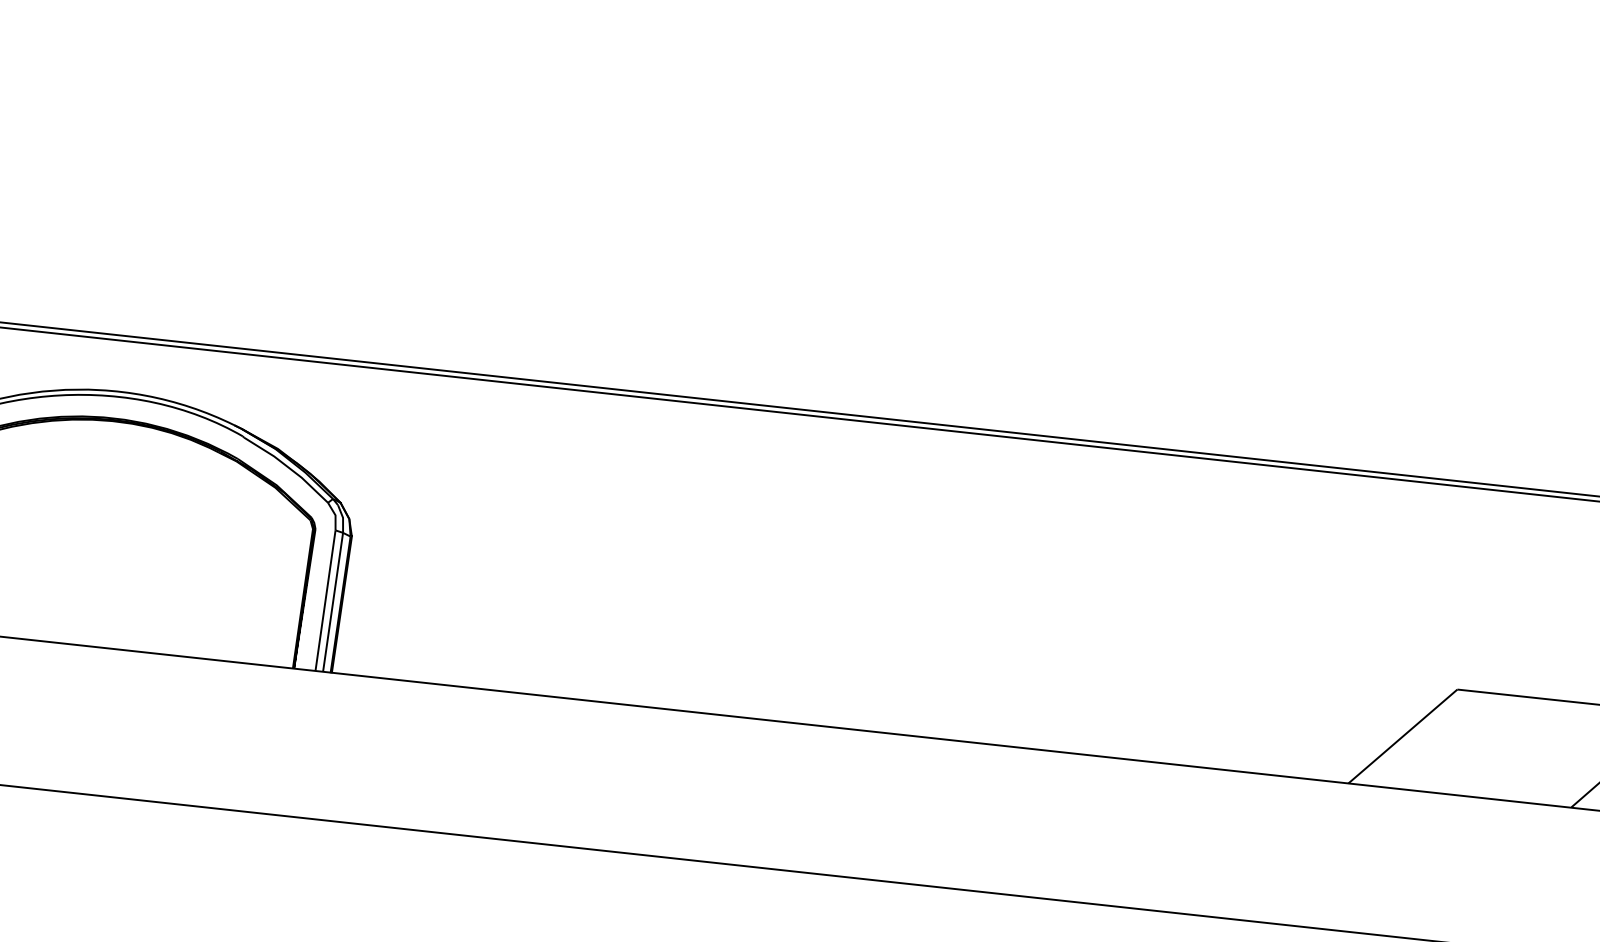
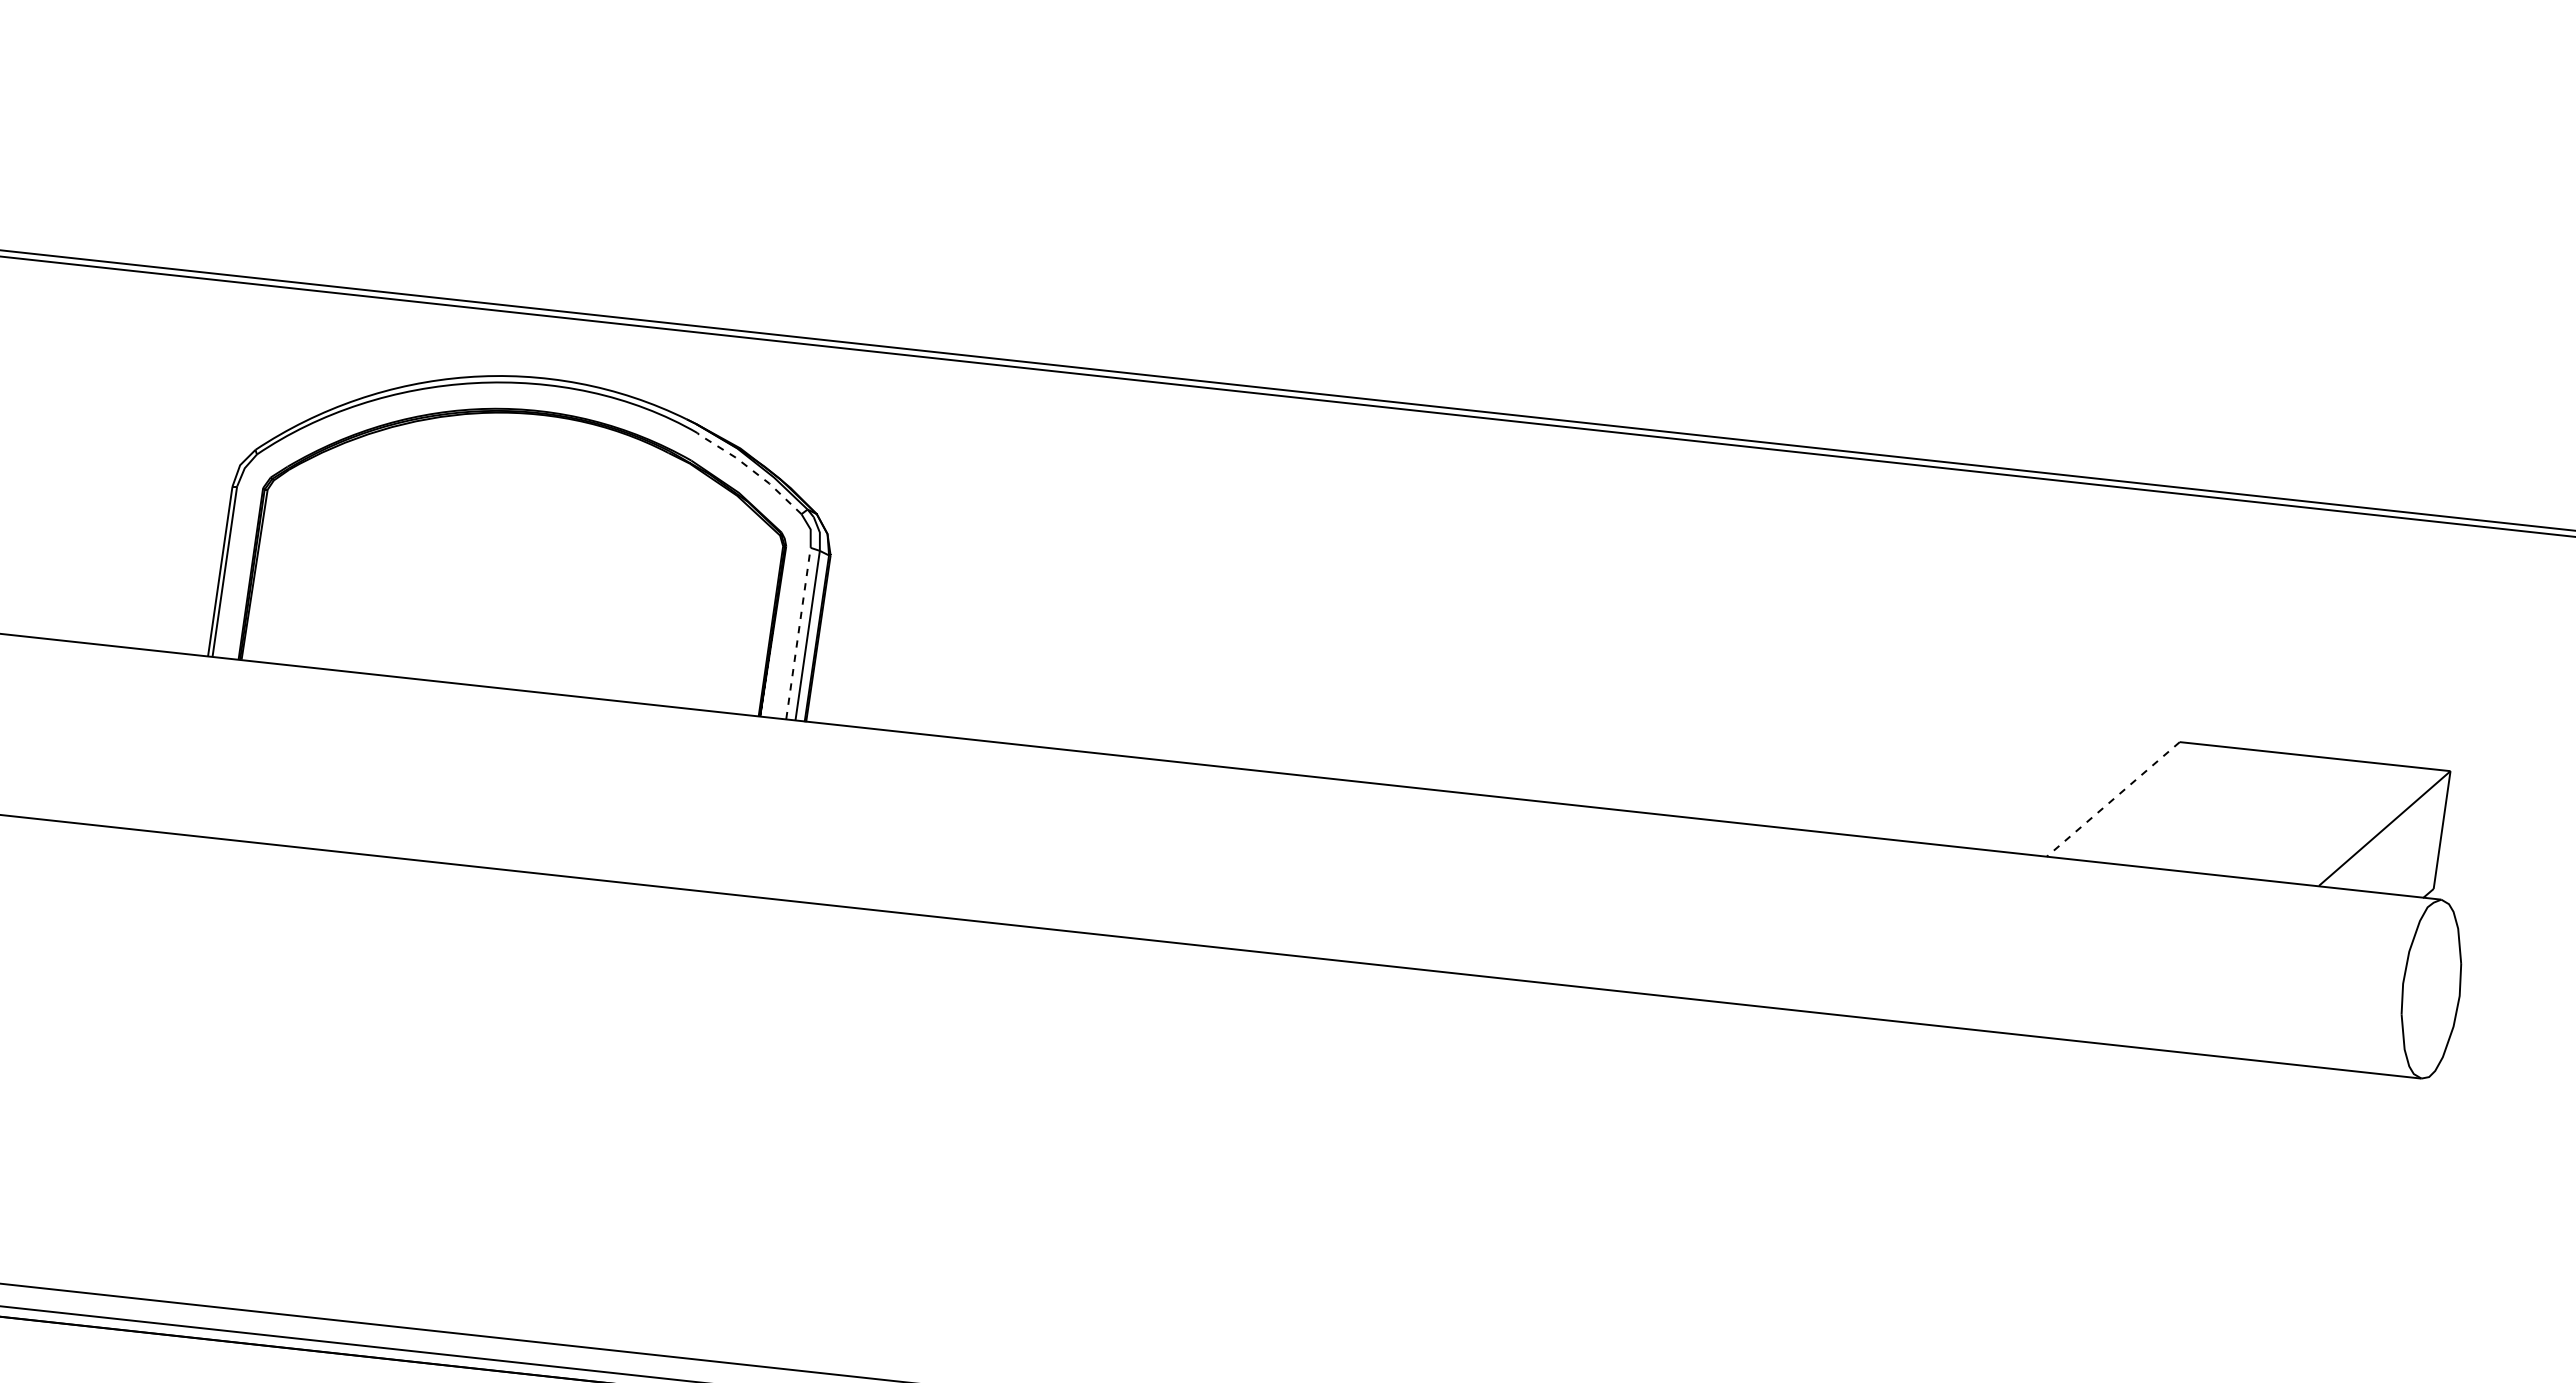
line: (287, 467) -> (752, 470), solid -> dashed
line: (325, 600) -> (798, 633), solid -> dashed
line: (1403, 736) -> (2113, 799), solid -> dashed

